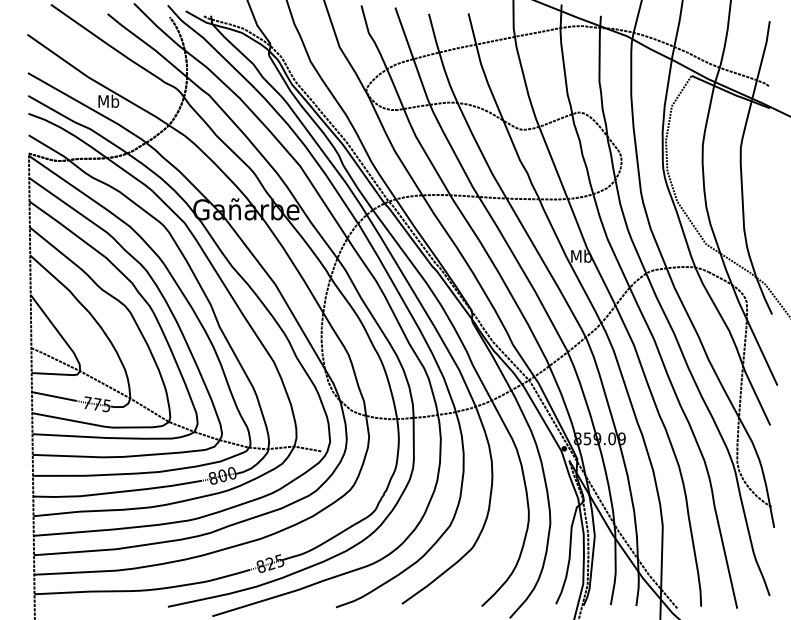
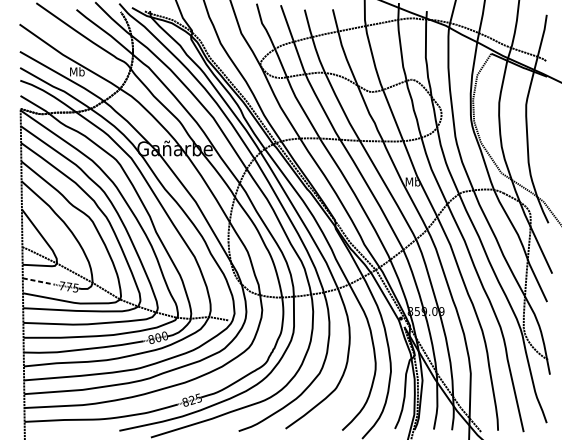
line: (54, 396) -> (38, 281), solid -> dashed

